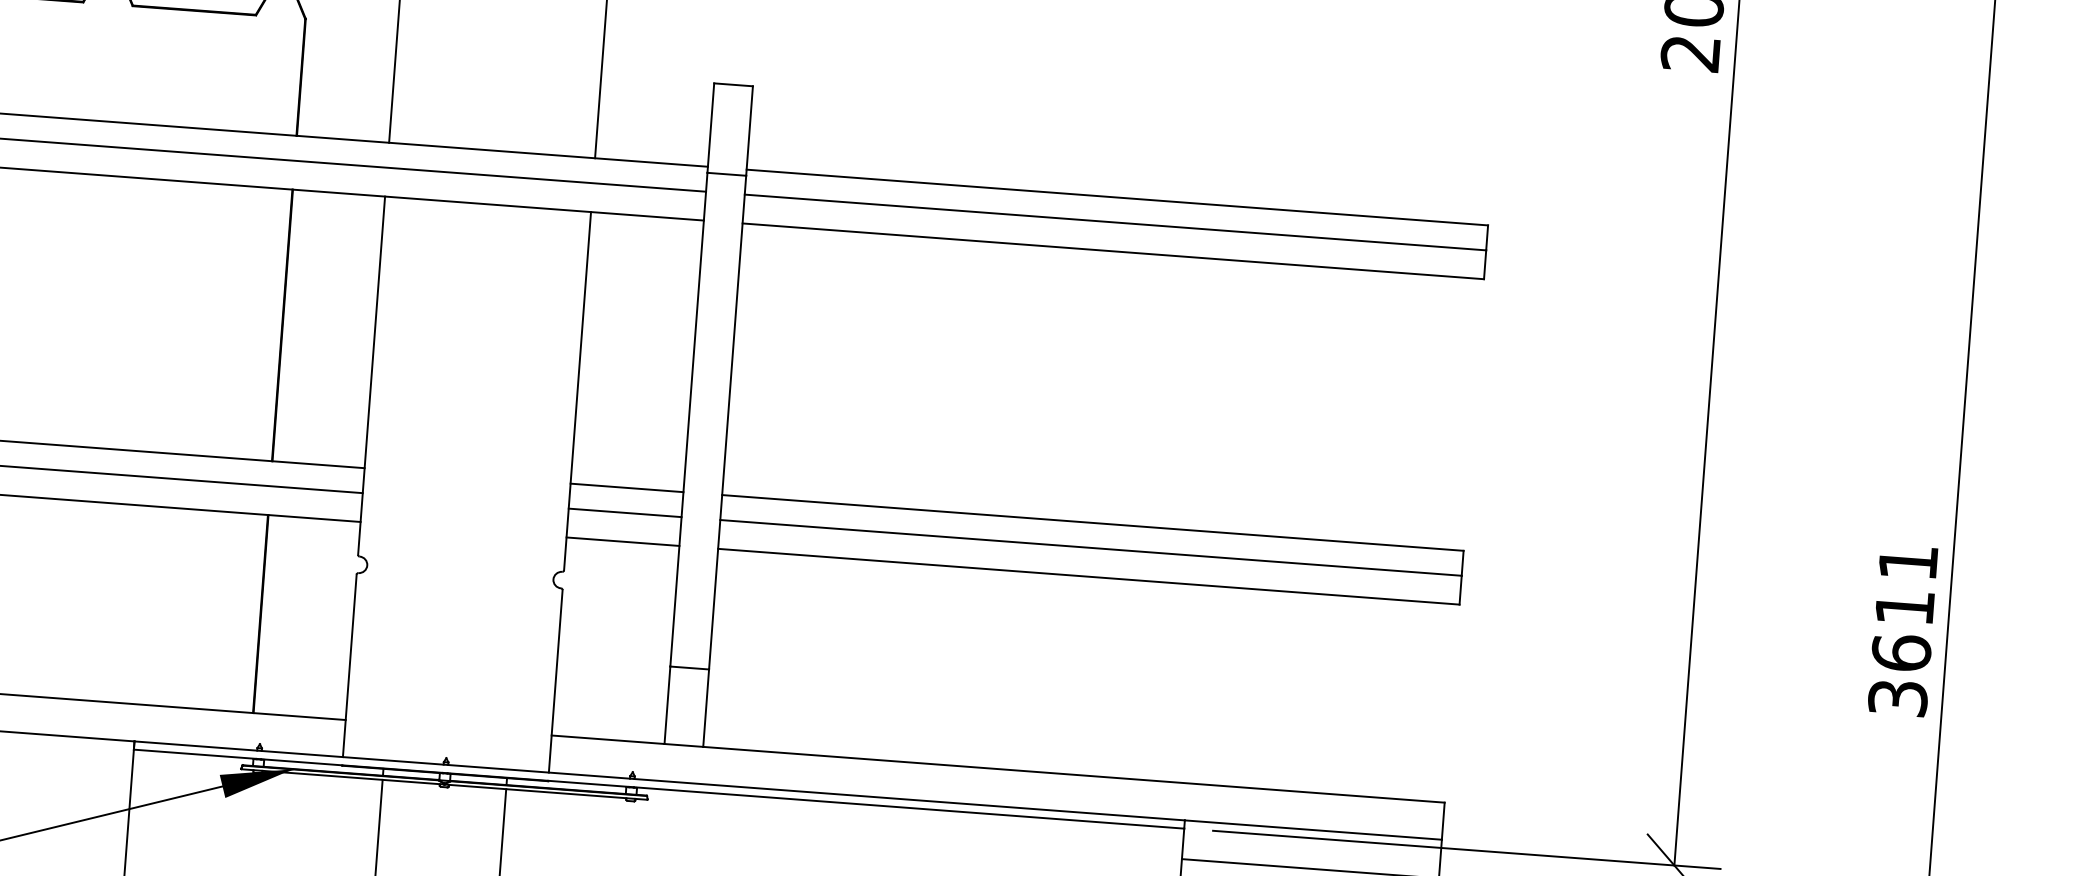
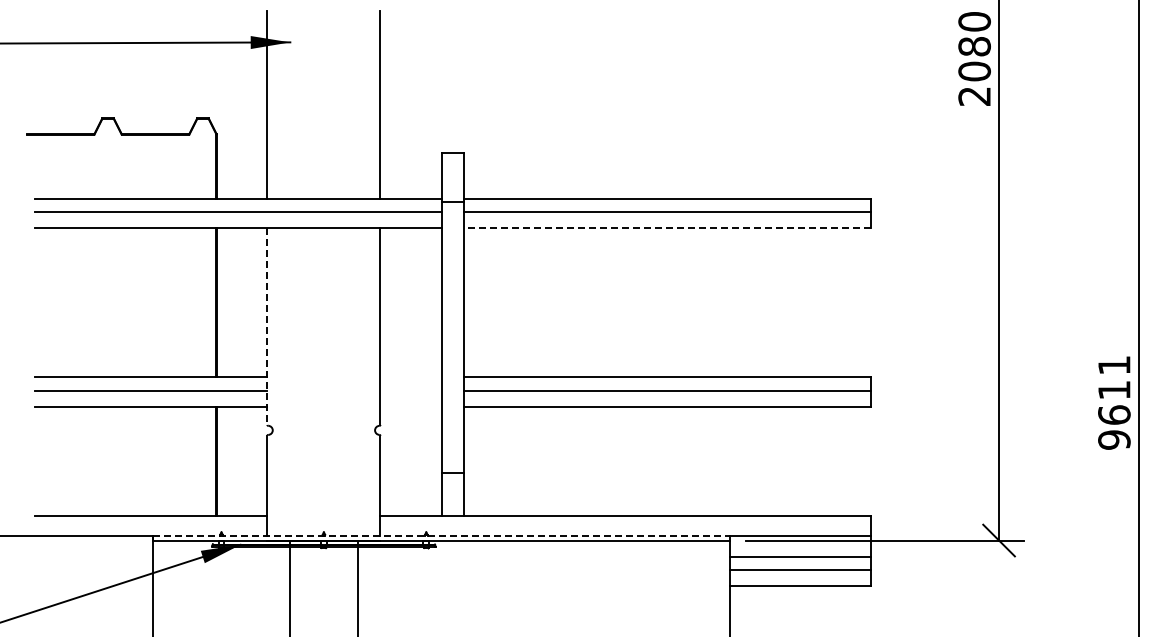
line: (1113, 251) -> (667, 228), solid -> dashed
line: (371, 377) -> (267, 327), solid -> dashed
line: (627, 488) -> (411, 377), removed
line: (625, 513) -> (411, 391), removed
line: (623, 540) -> (411, 406), removed
text: (1898, 697) -> (1114, 439), 3611 -> 9611
line: (659, 781) -> (441, 536), solid -> dashed

